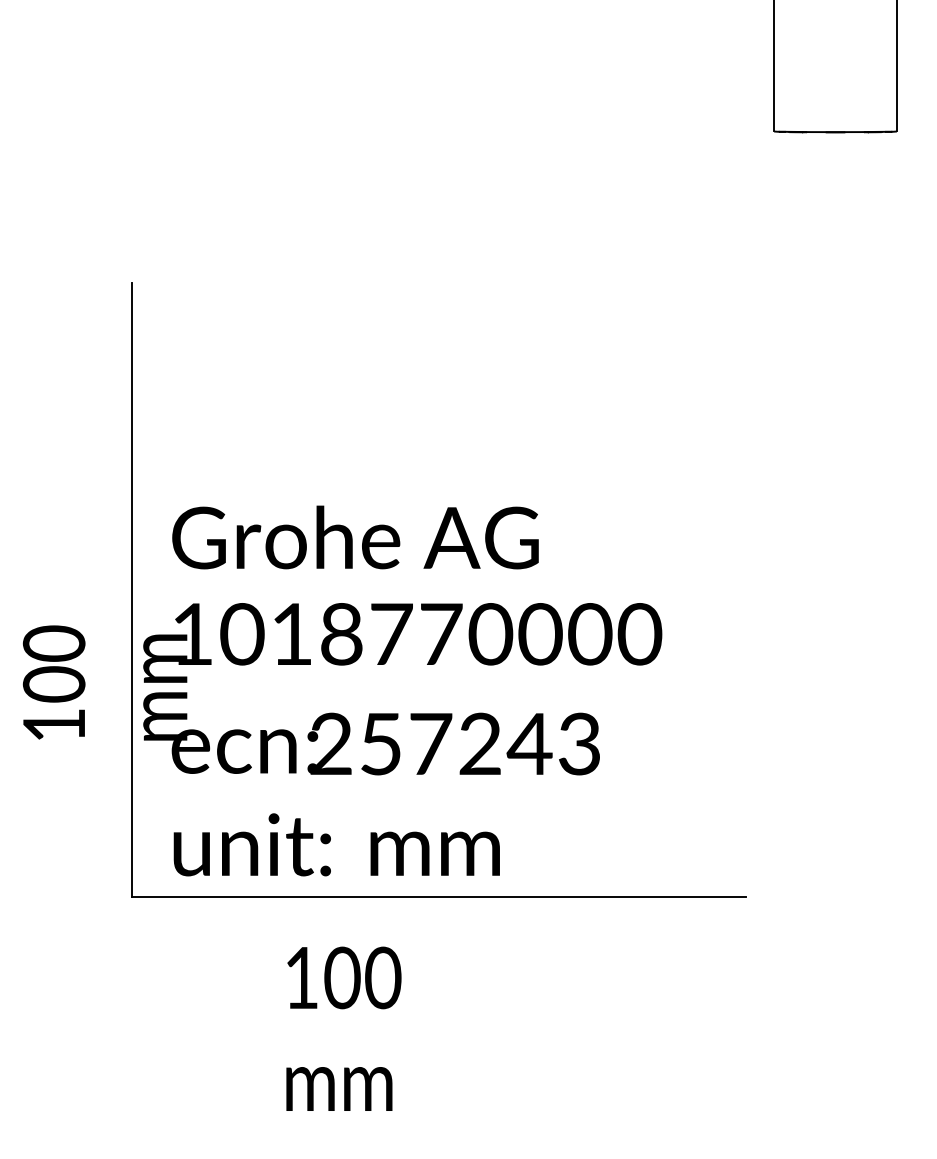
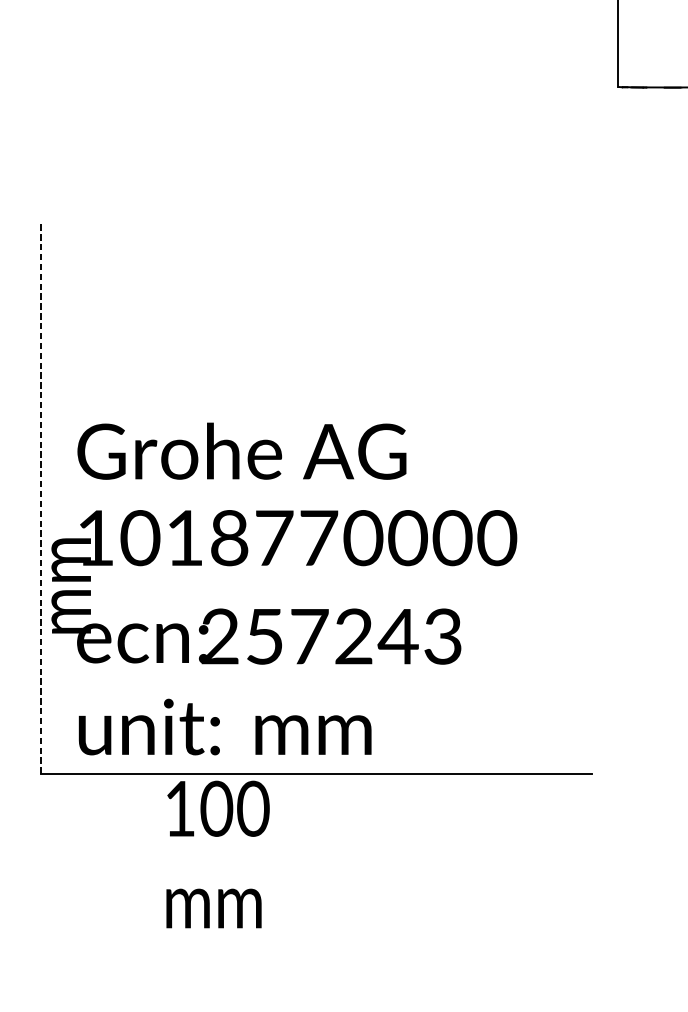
line: (131, 589) -> (40, 497), solid -> dashed
text: (343, 1028) -> (217, 854), moved

